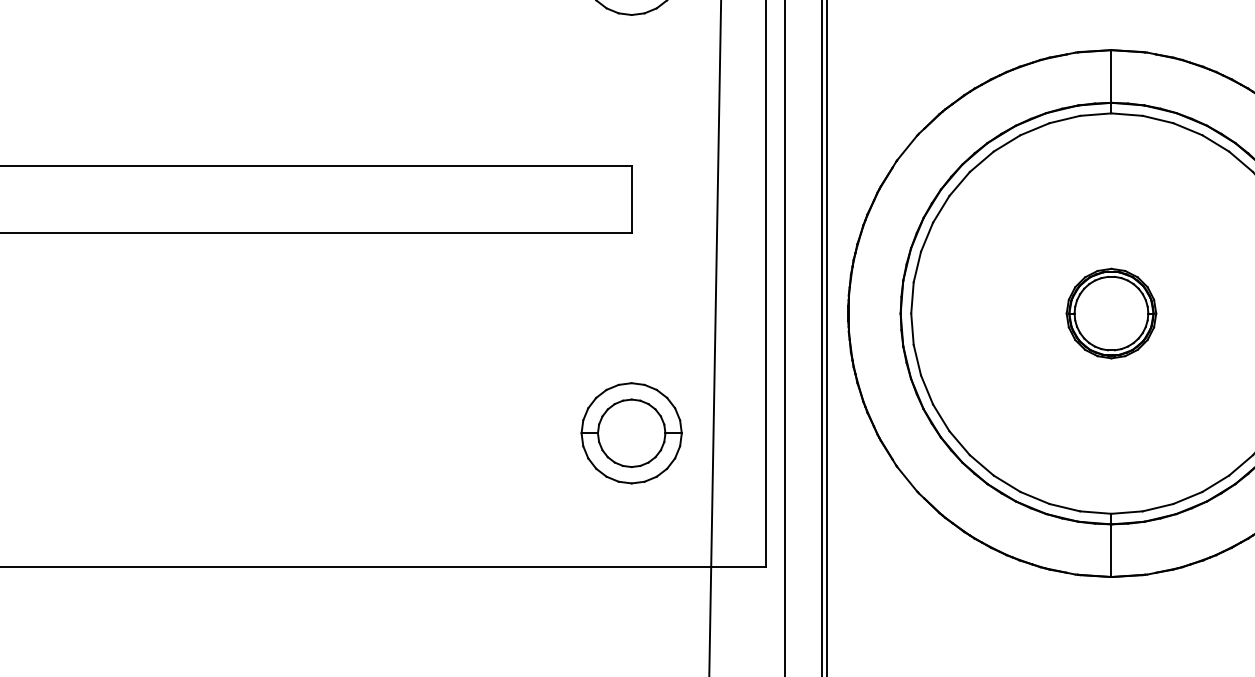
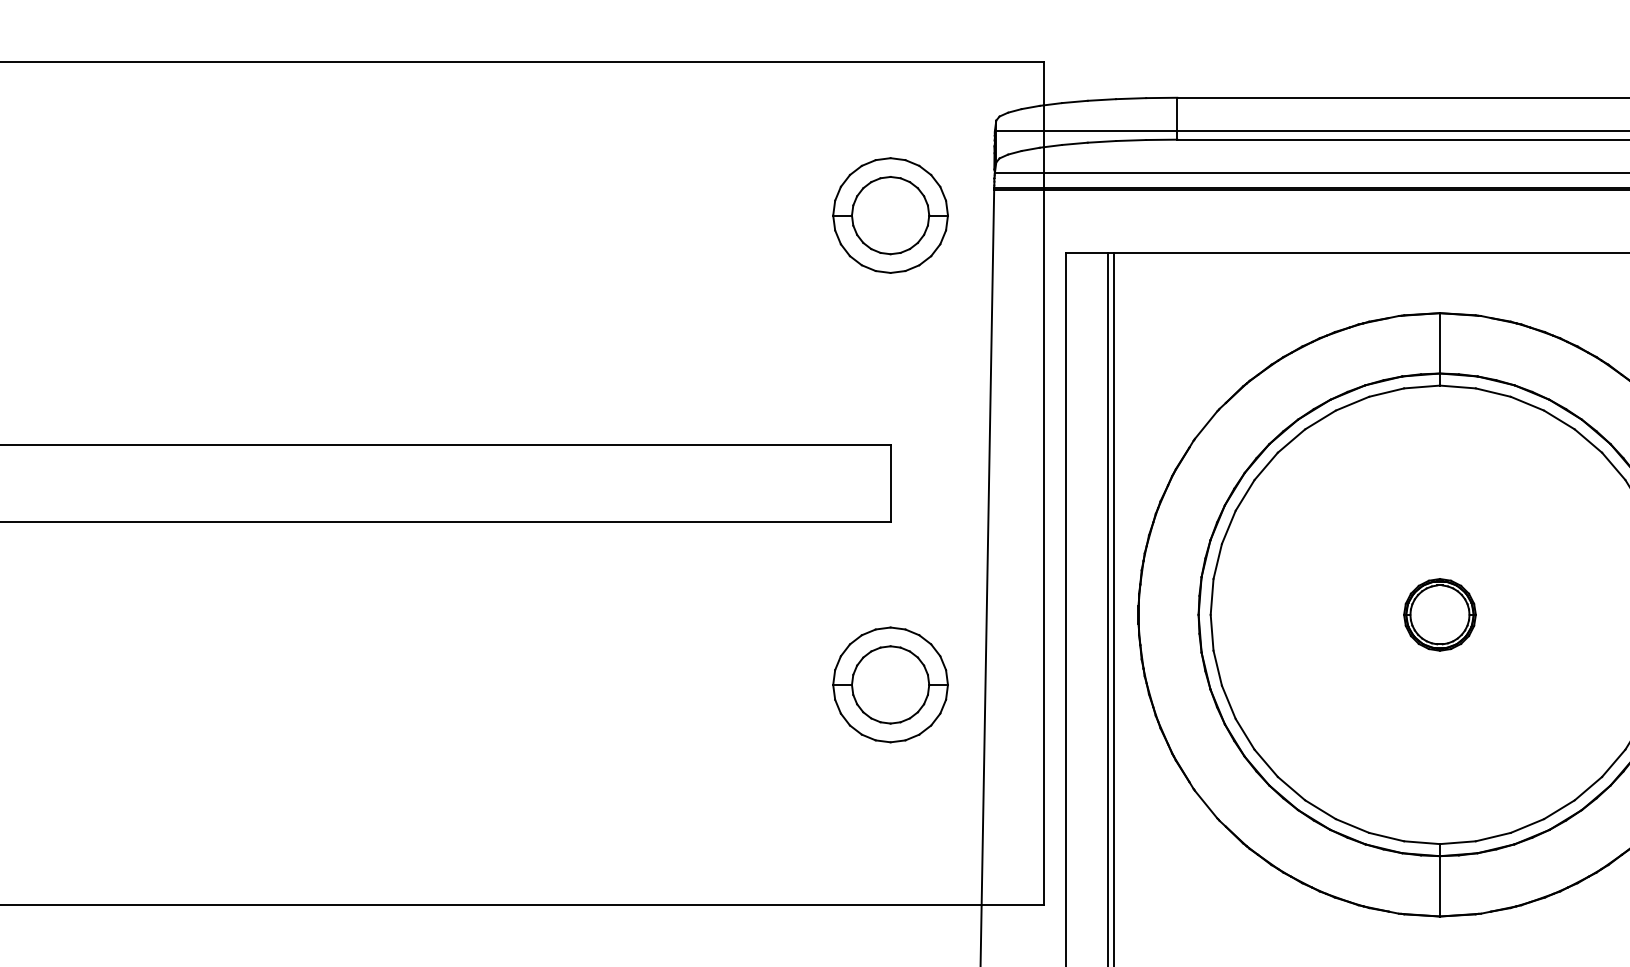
part: (1111, 313) -> (1439, 614), size x0.7
part: (631, 432) -> (890, 684), moved

